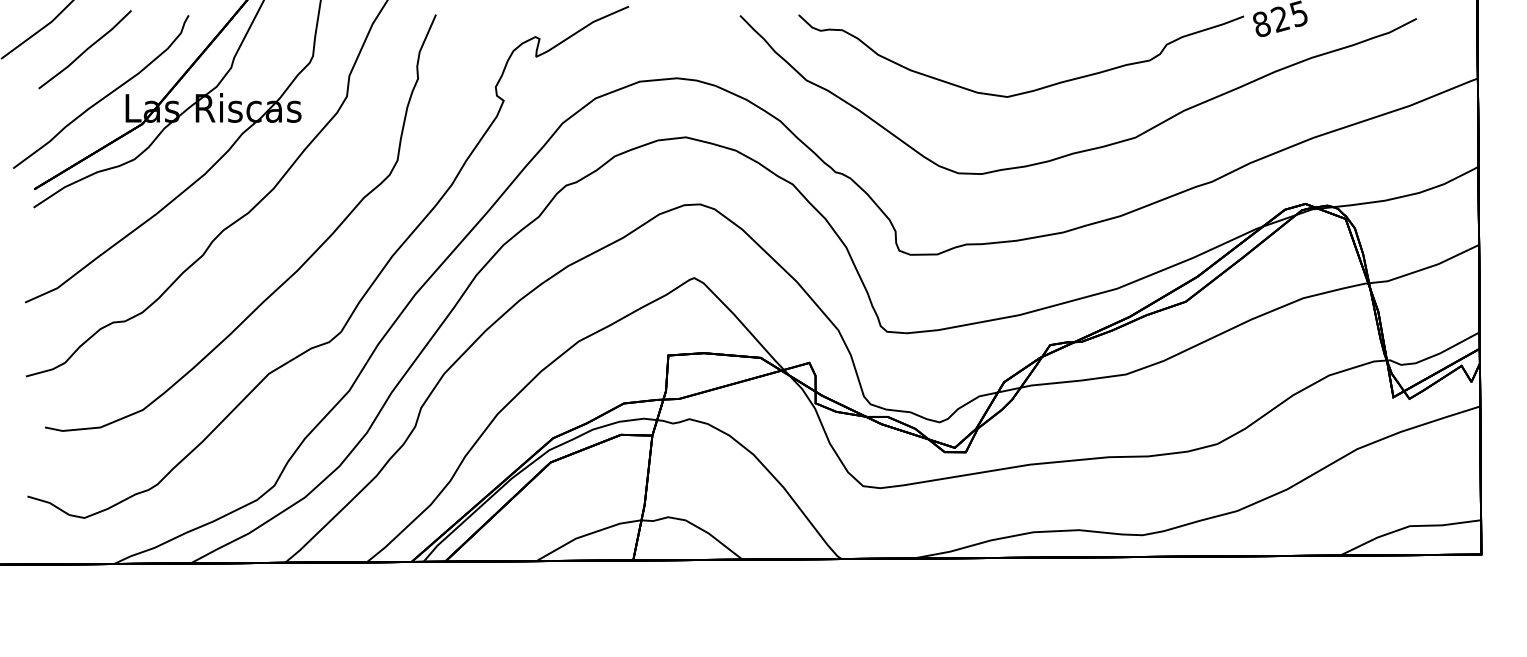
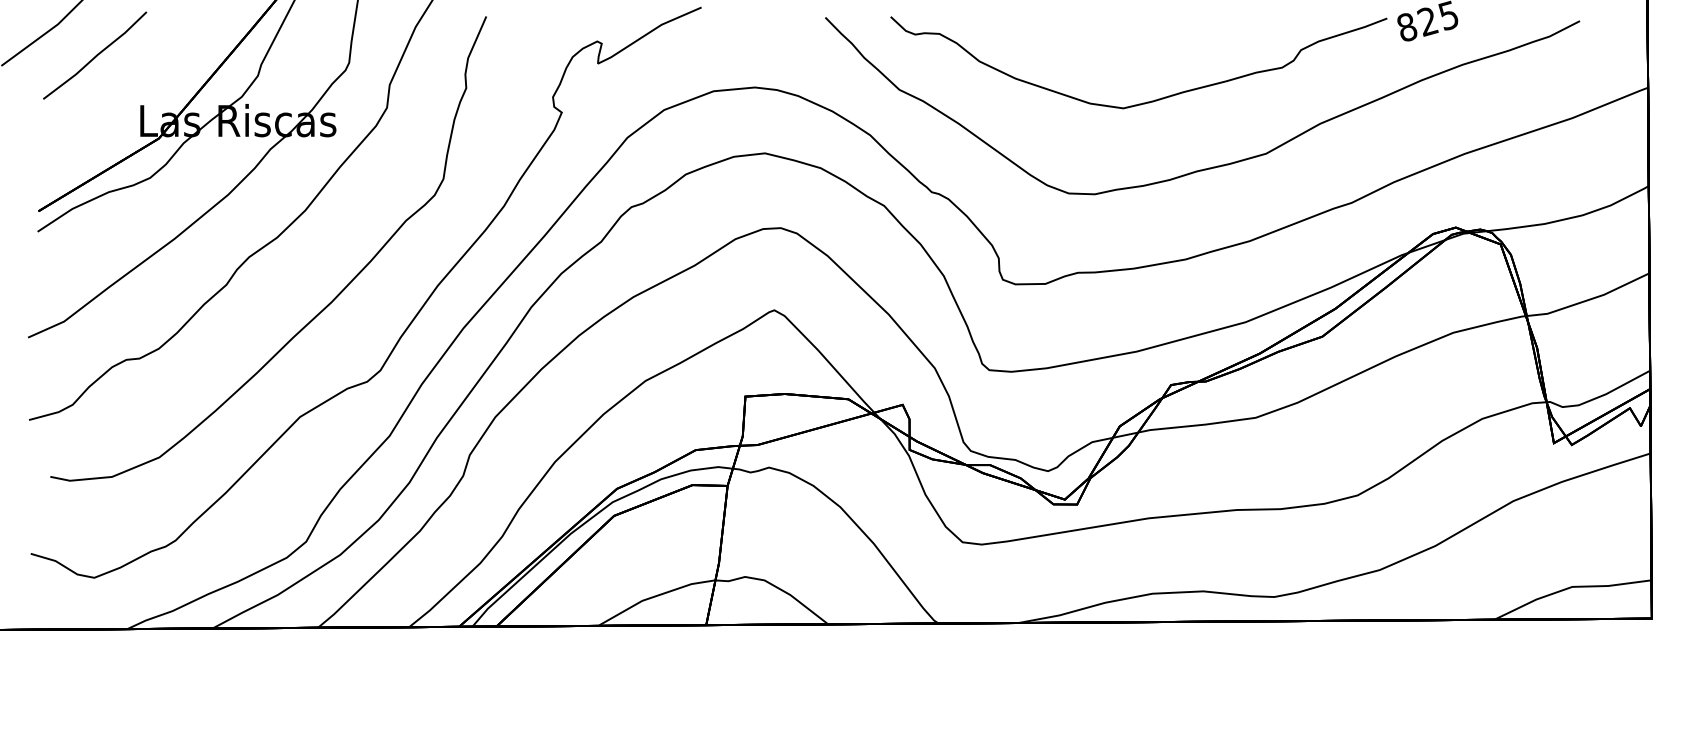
part: (103, 97) -> (115, 108), removed

